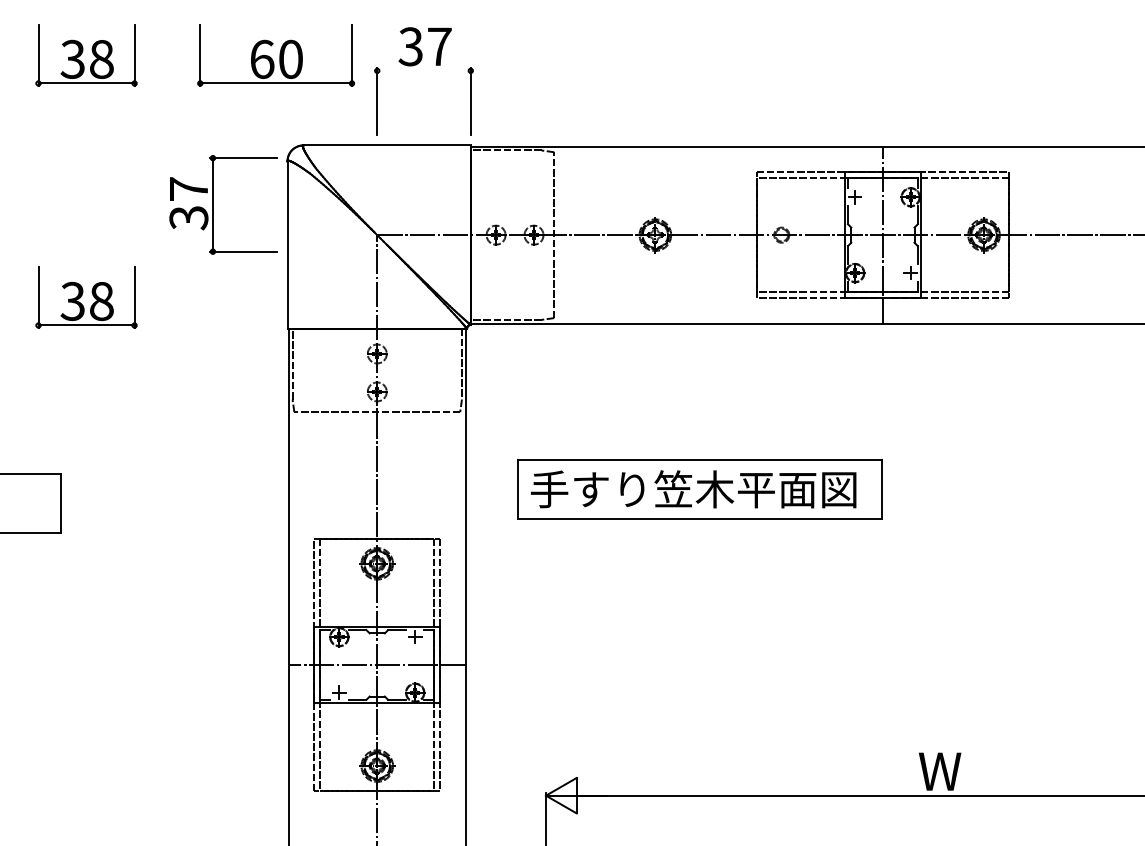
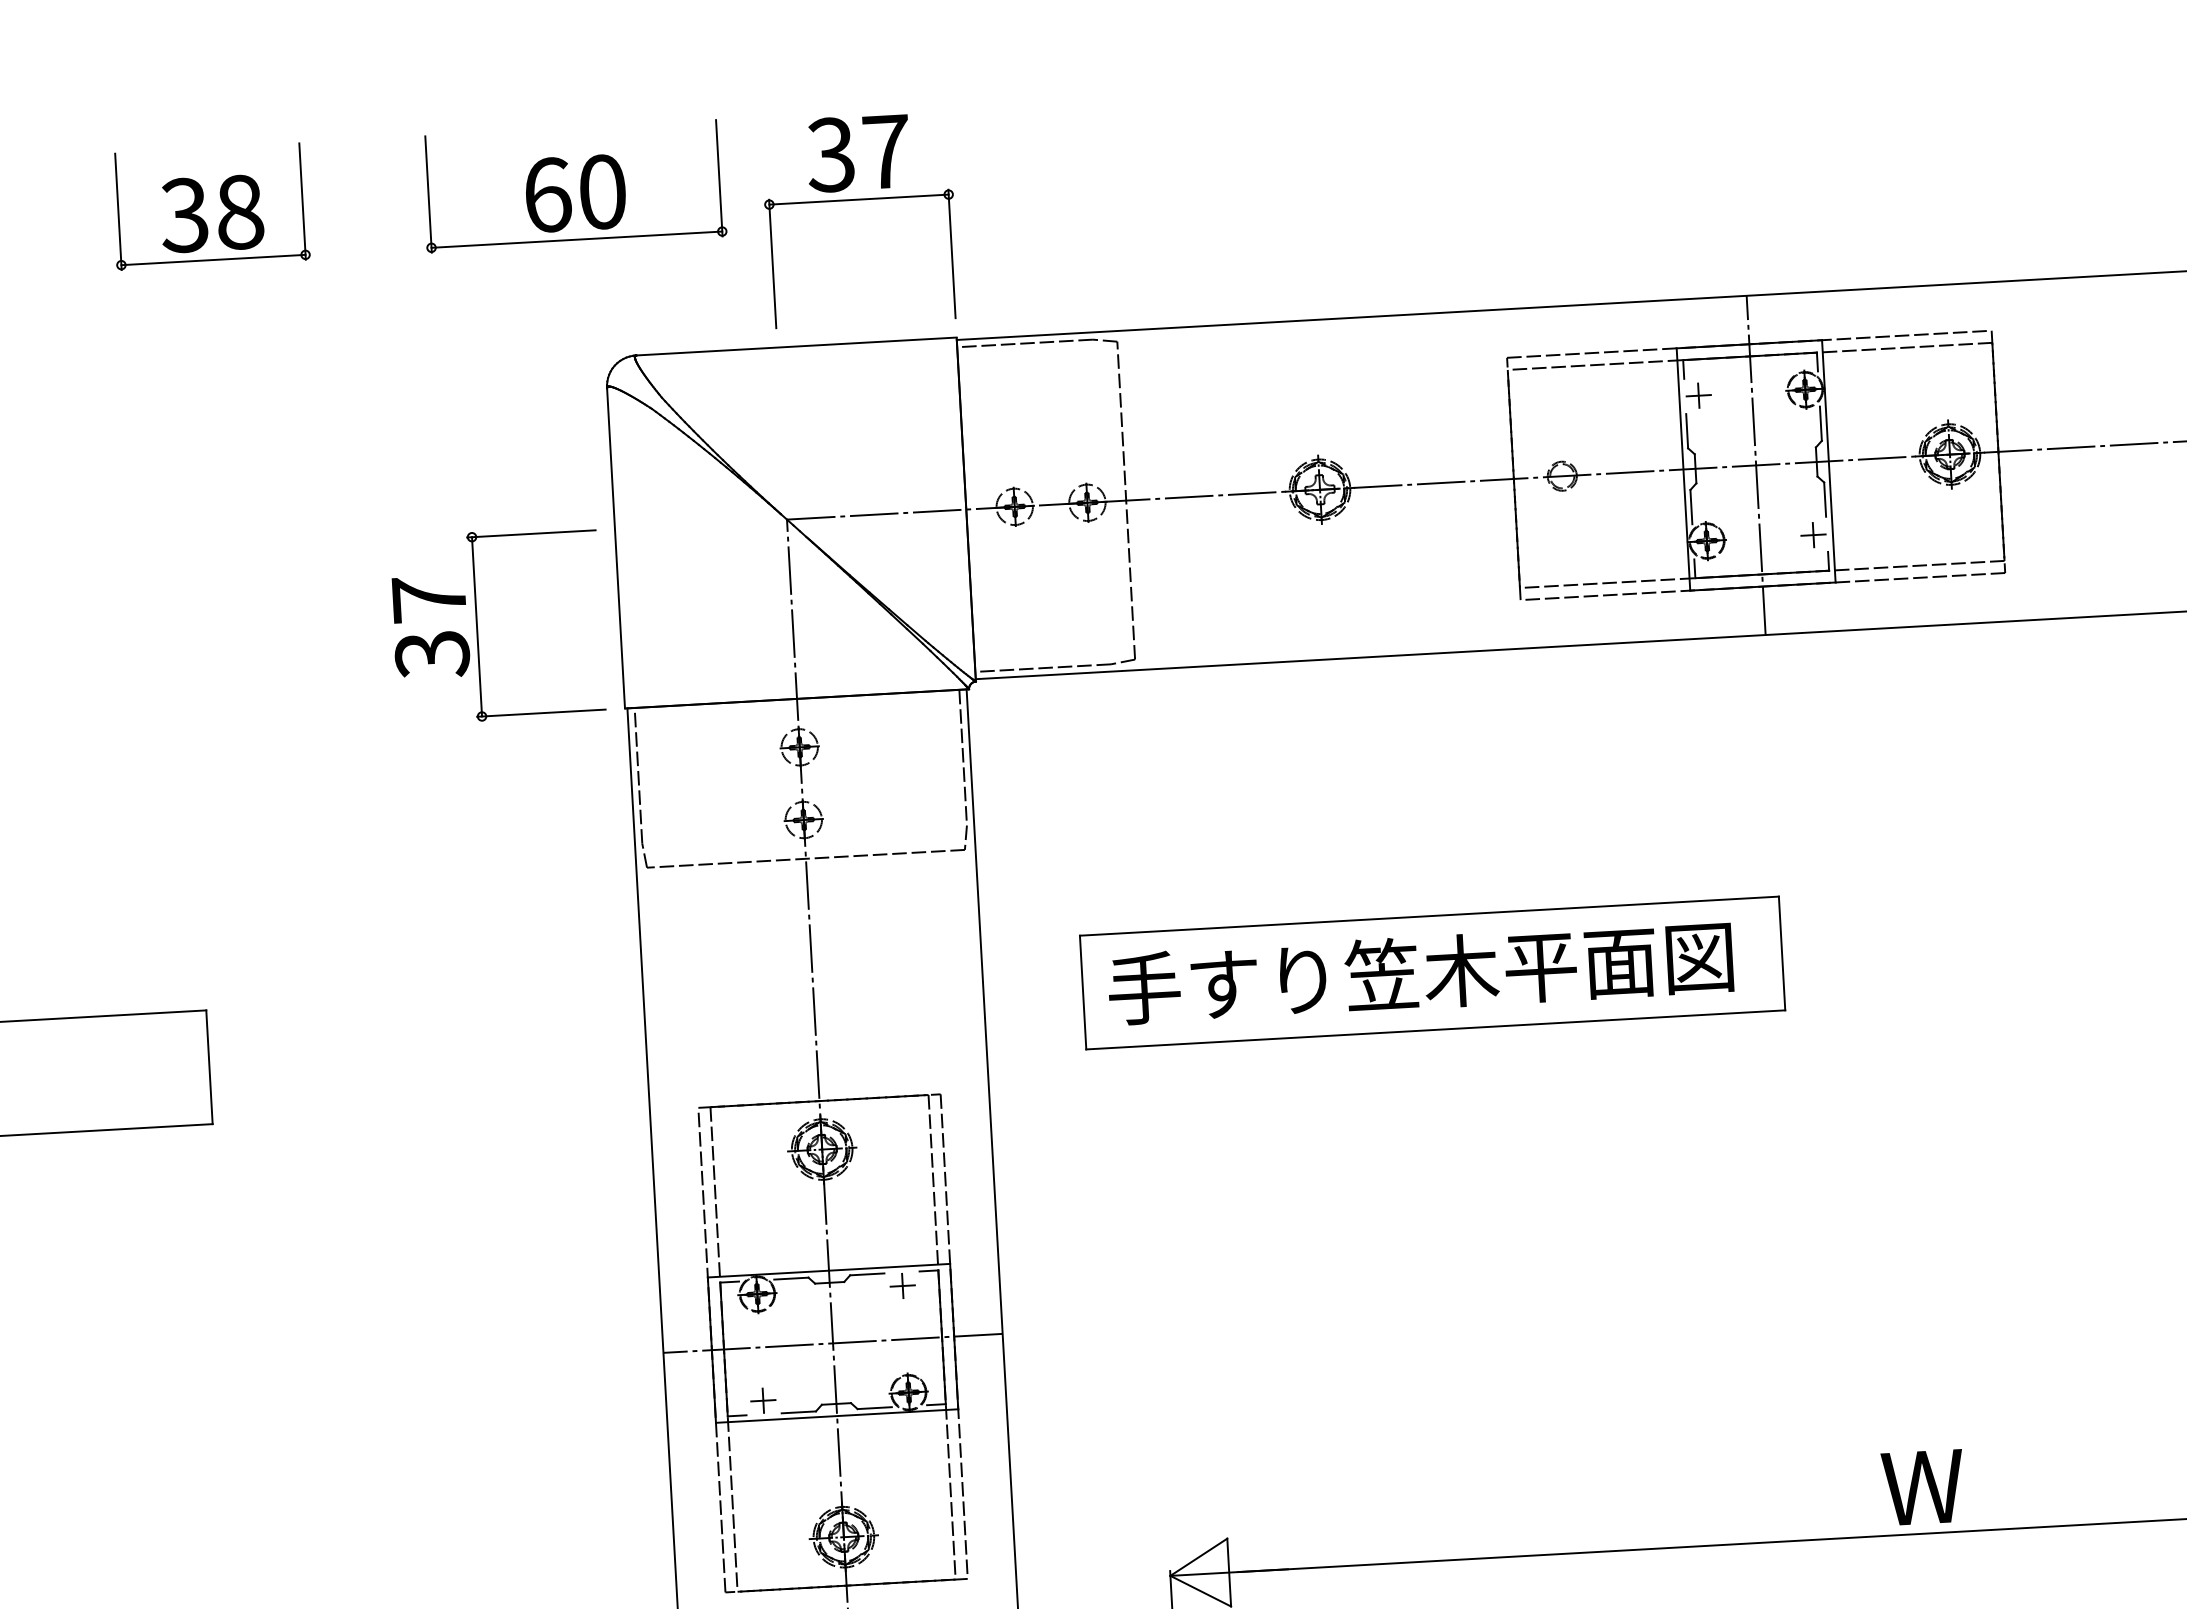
line: (423, 70) -> (857, 199), added
part: (213, 204) -> (478, 625), moved
part: (86, 297) -> (236, 670), removed

